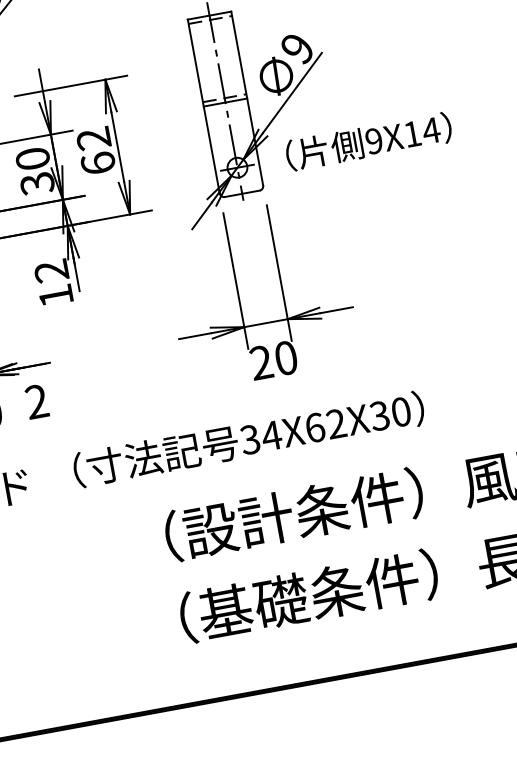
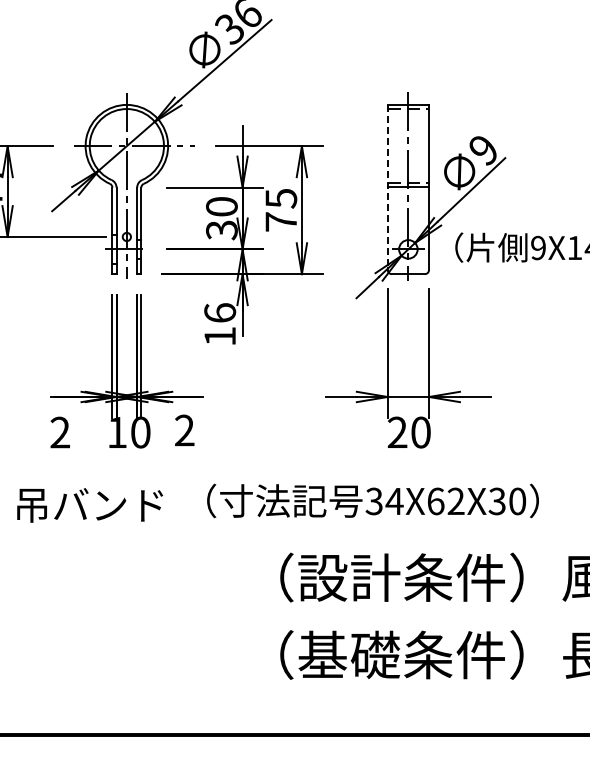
line: (203, 106) -> (387, 187), solid -> dashed
text: (96, 150) -> (281, 209), 62 -> 75
text: (51, 270) -> (220, 312), 12 -> 16

